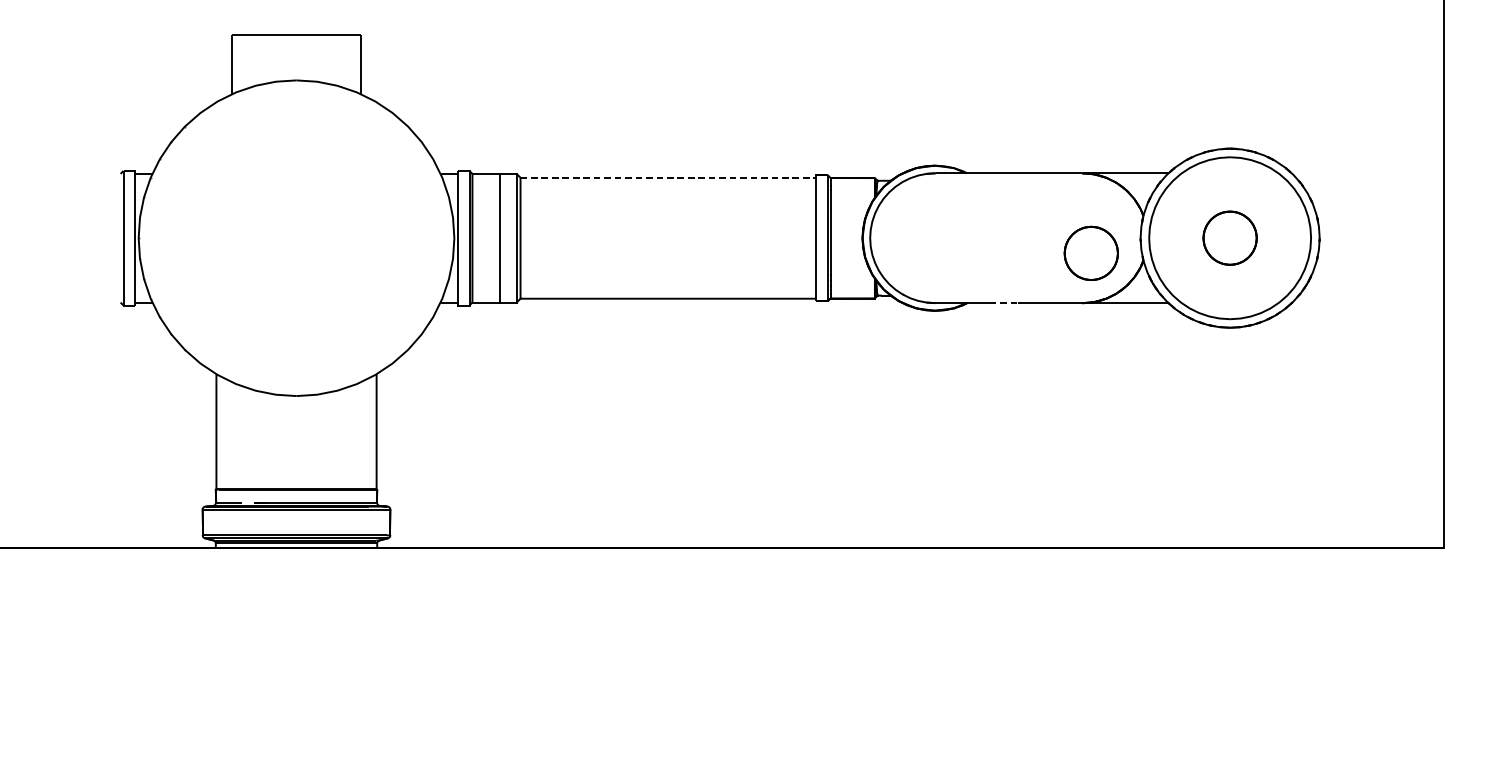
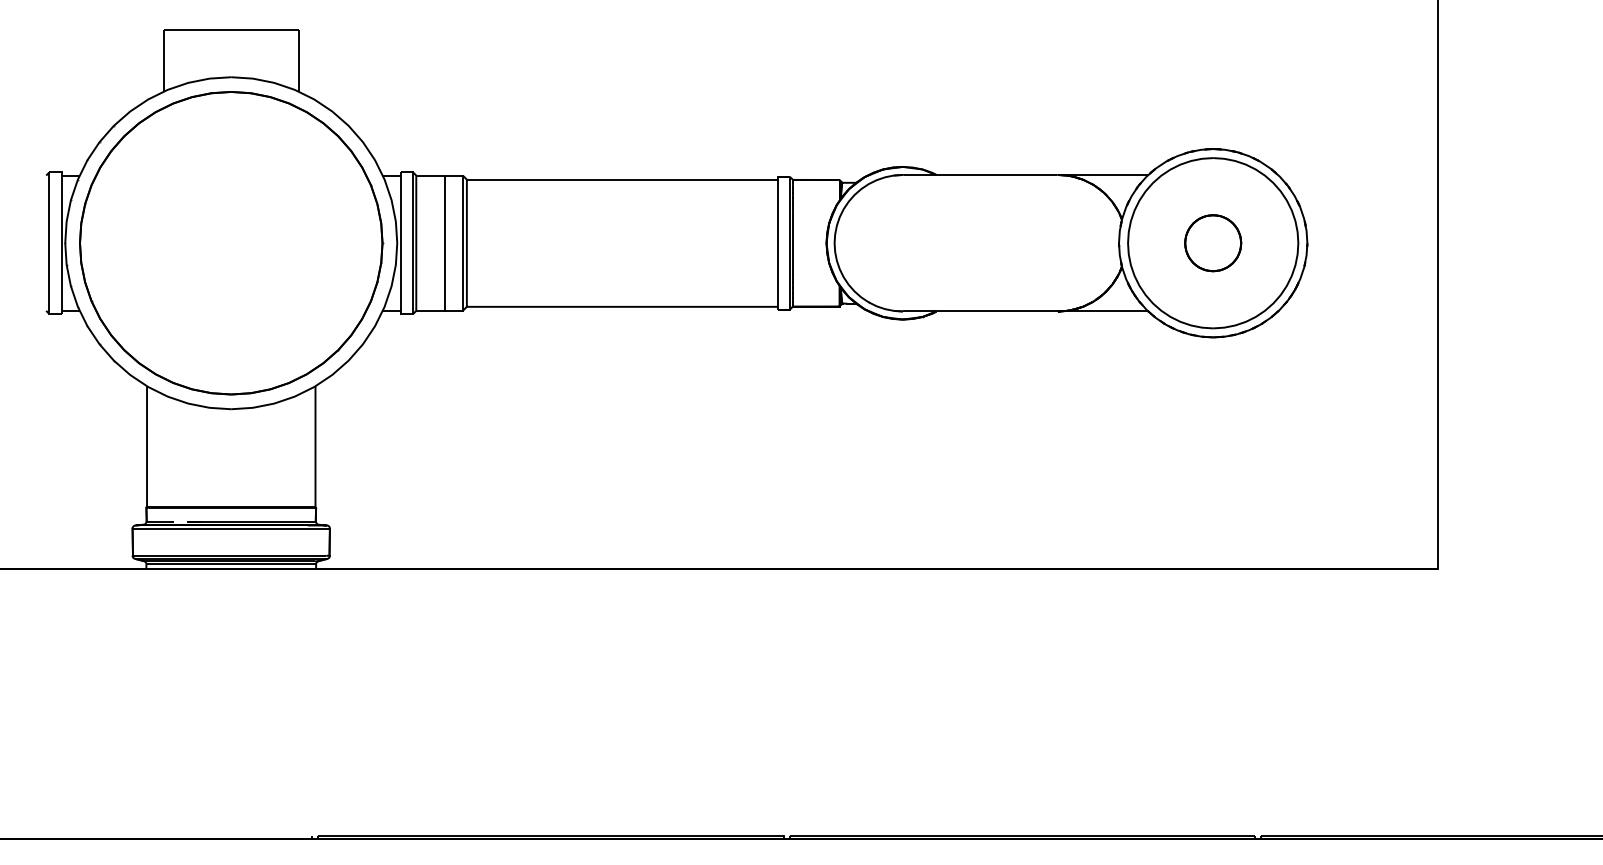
line: (668, 177) -> (622, 179), dashed -> solid
part: (296, 238) -> (231, 243), added
part: (1091, 253) -> (1067, 259), removed
line: (1004, 303) -> (975, 311), dashed -> solid

